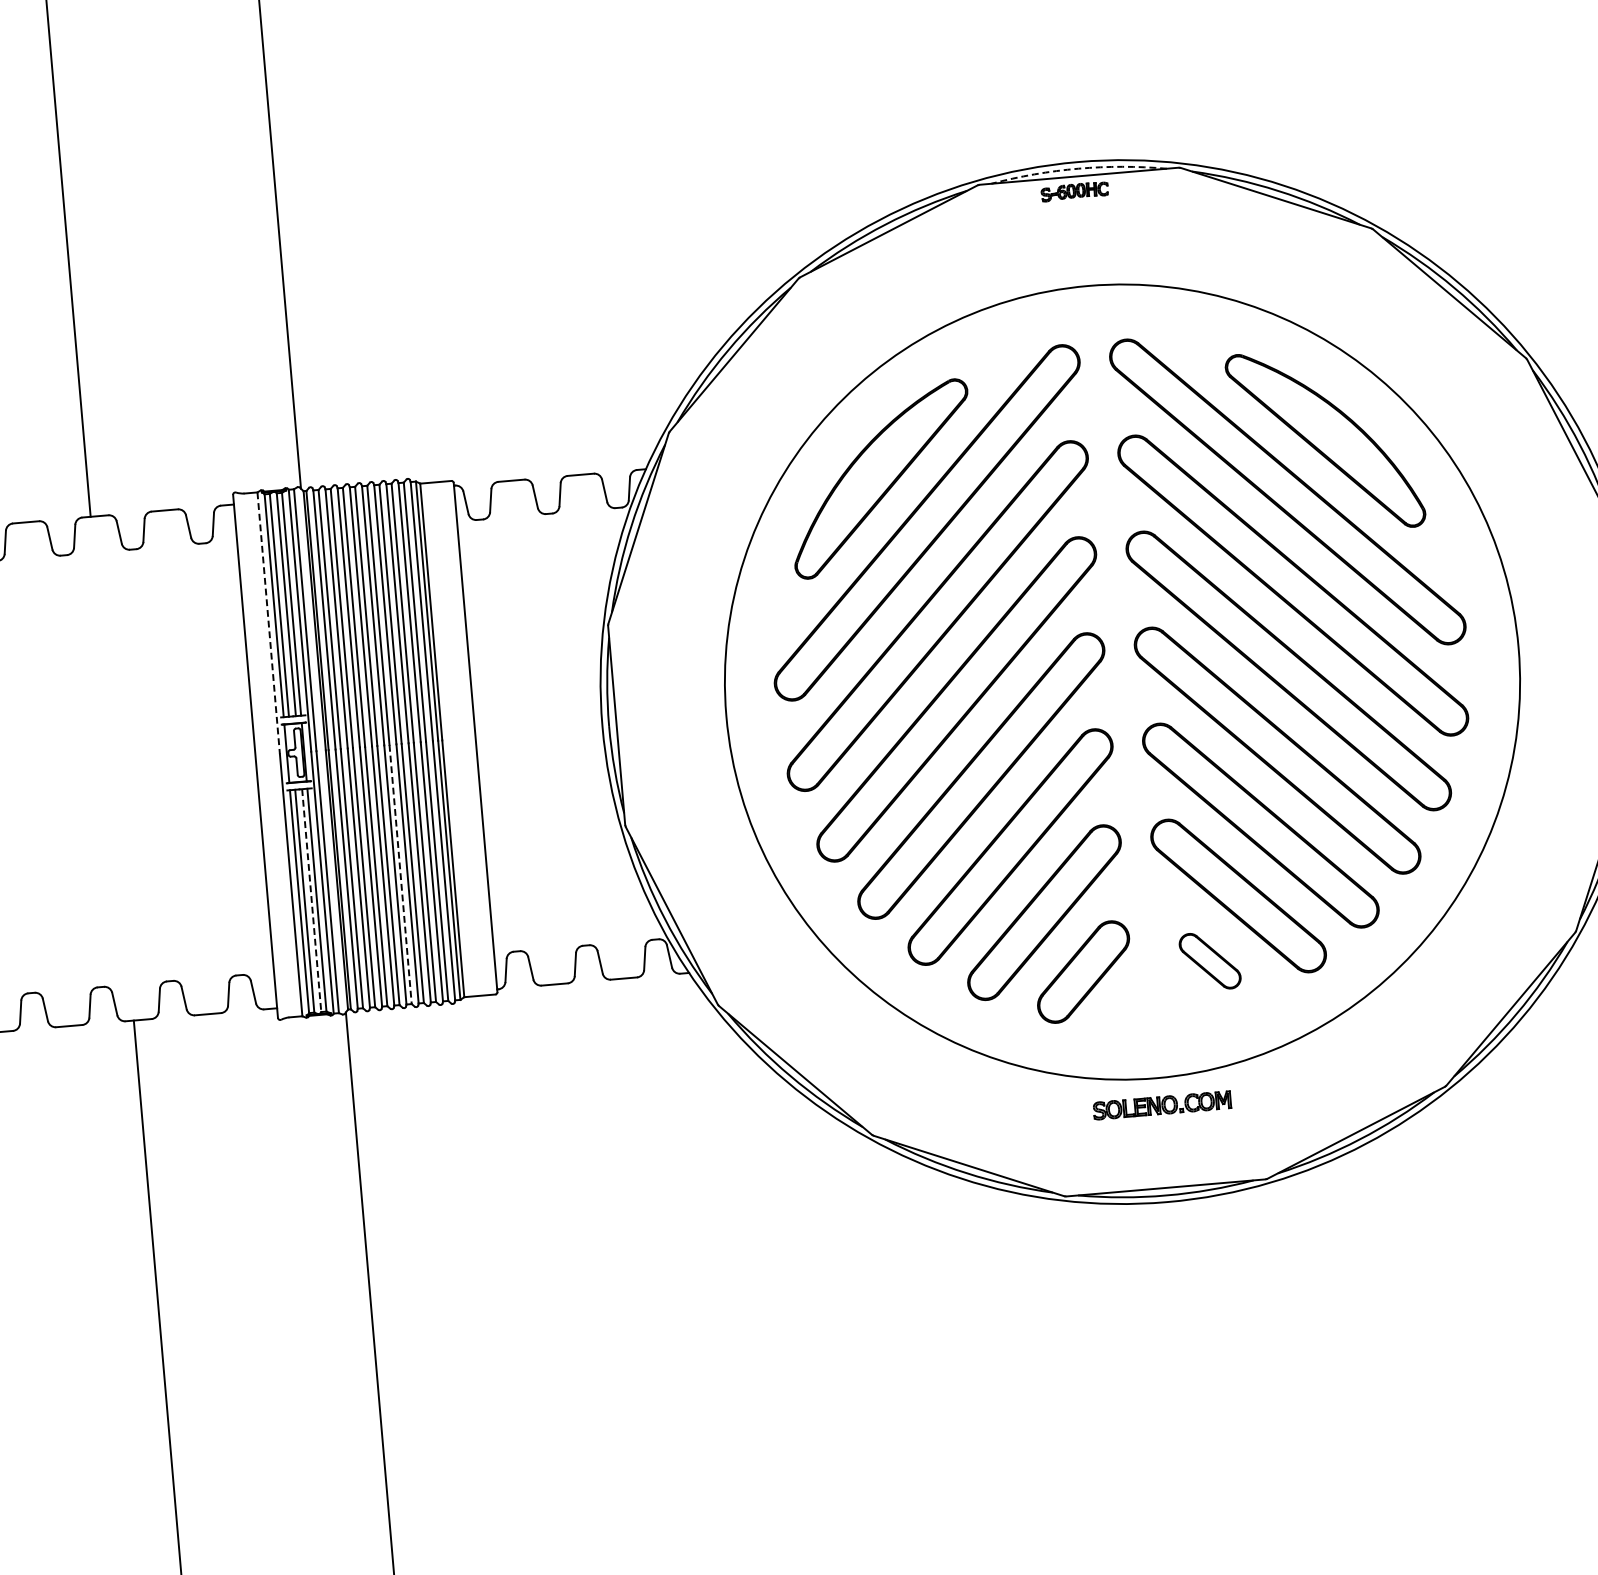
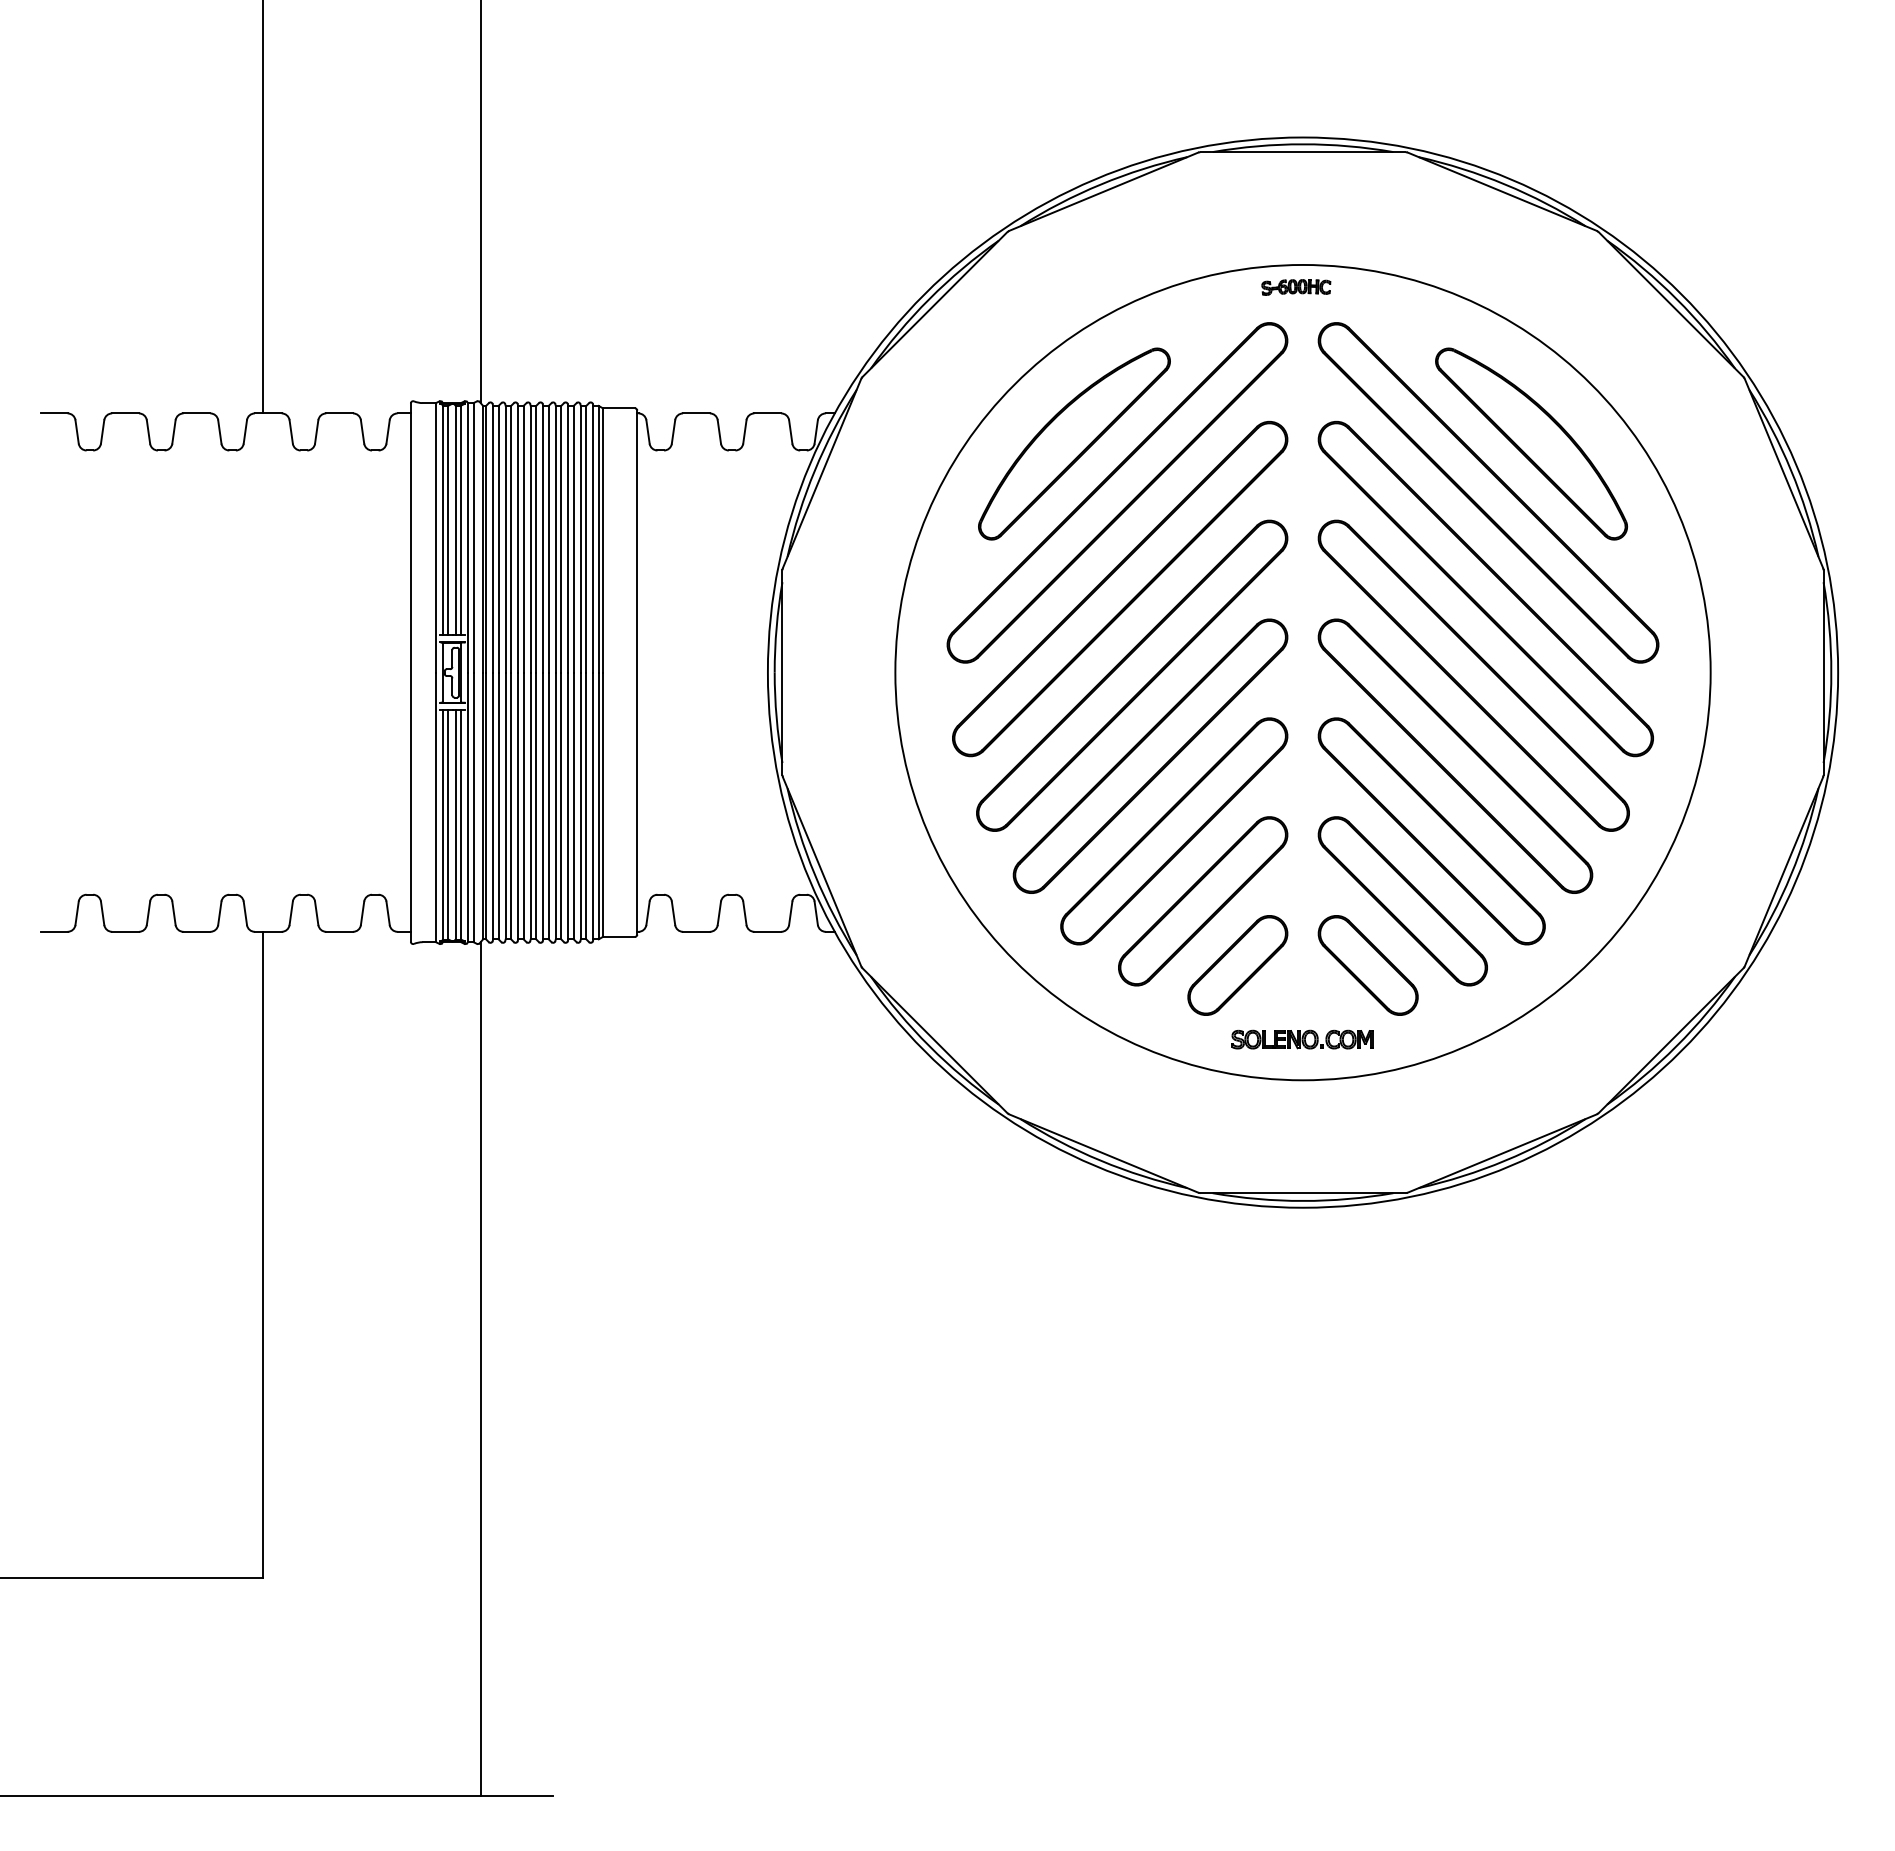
arc: (1078, 168) -> (1303, 144), dashed -> solid
part: (1075, 191) -> (1296, 287), moved
line: (268, 623) -> (435, 537), dashed -> solid
line: (400, 875) -> (548, 806), dashed -> solid
line: (311, 900) -> (455, 824), dashed -> solid
part: (1209, 961) -> (1367, 965), size x1.67
part: (1162, 1105) -> (1302, 1039), moved

